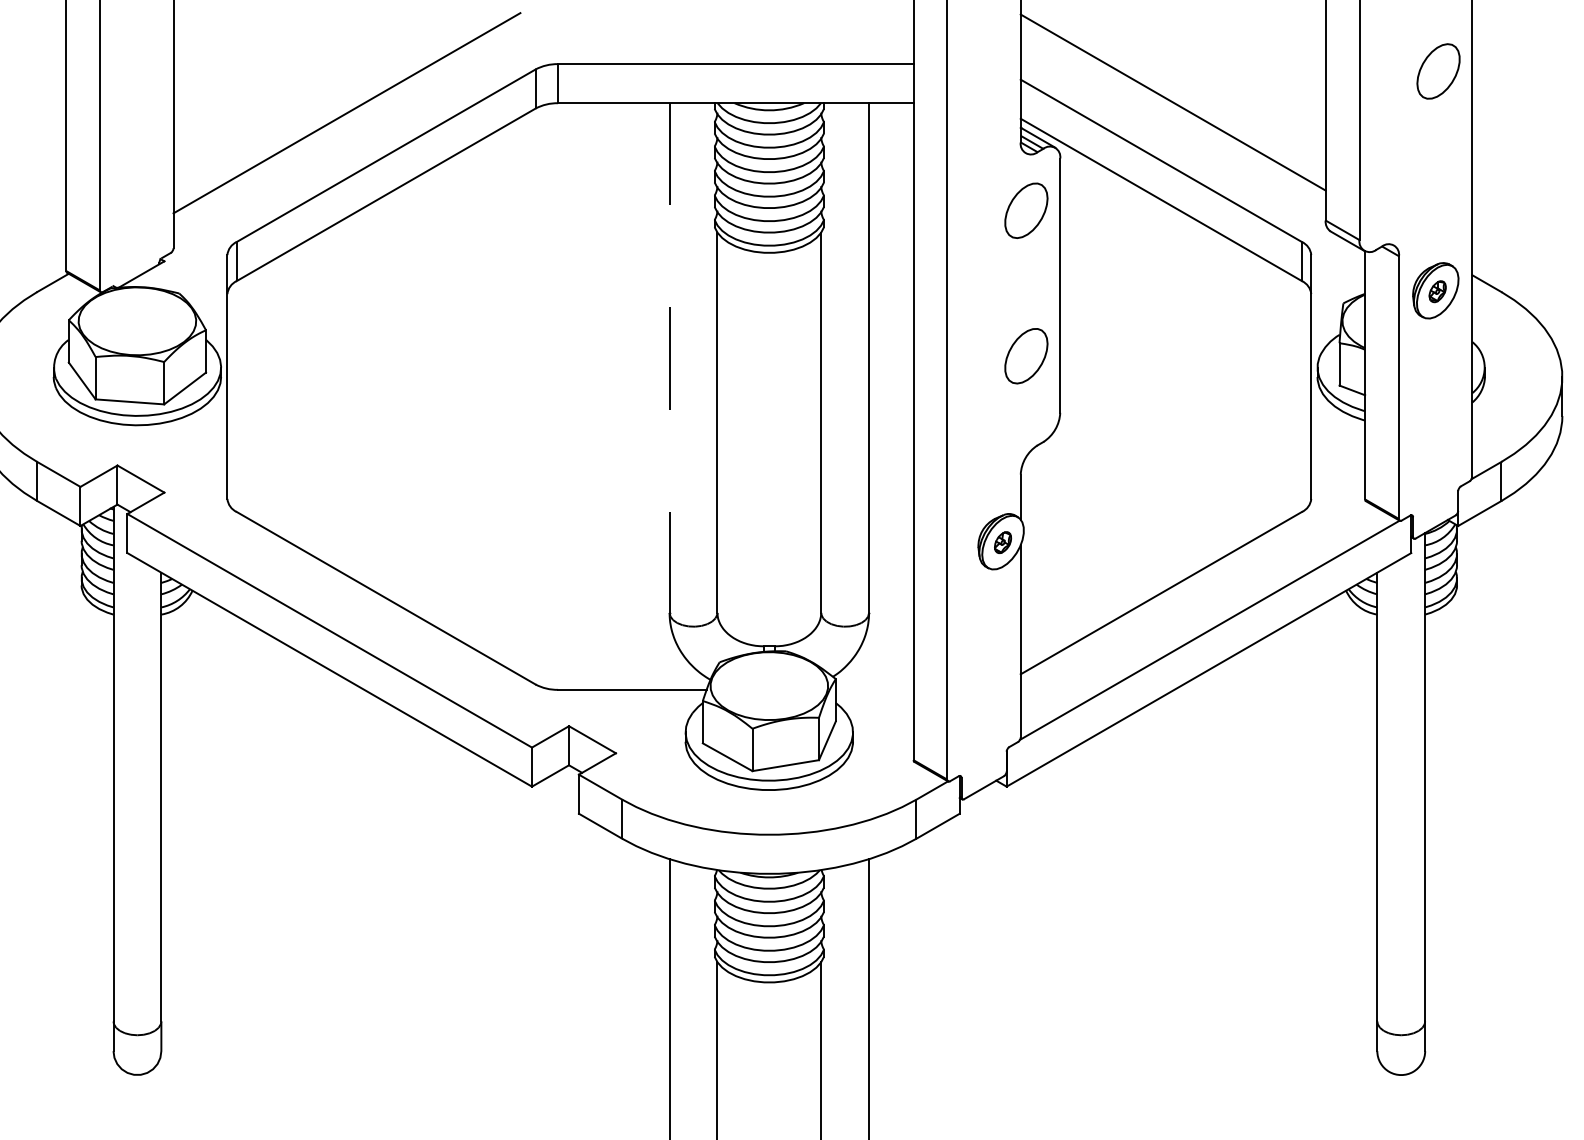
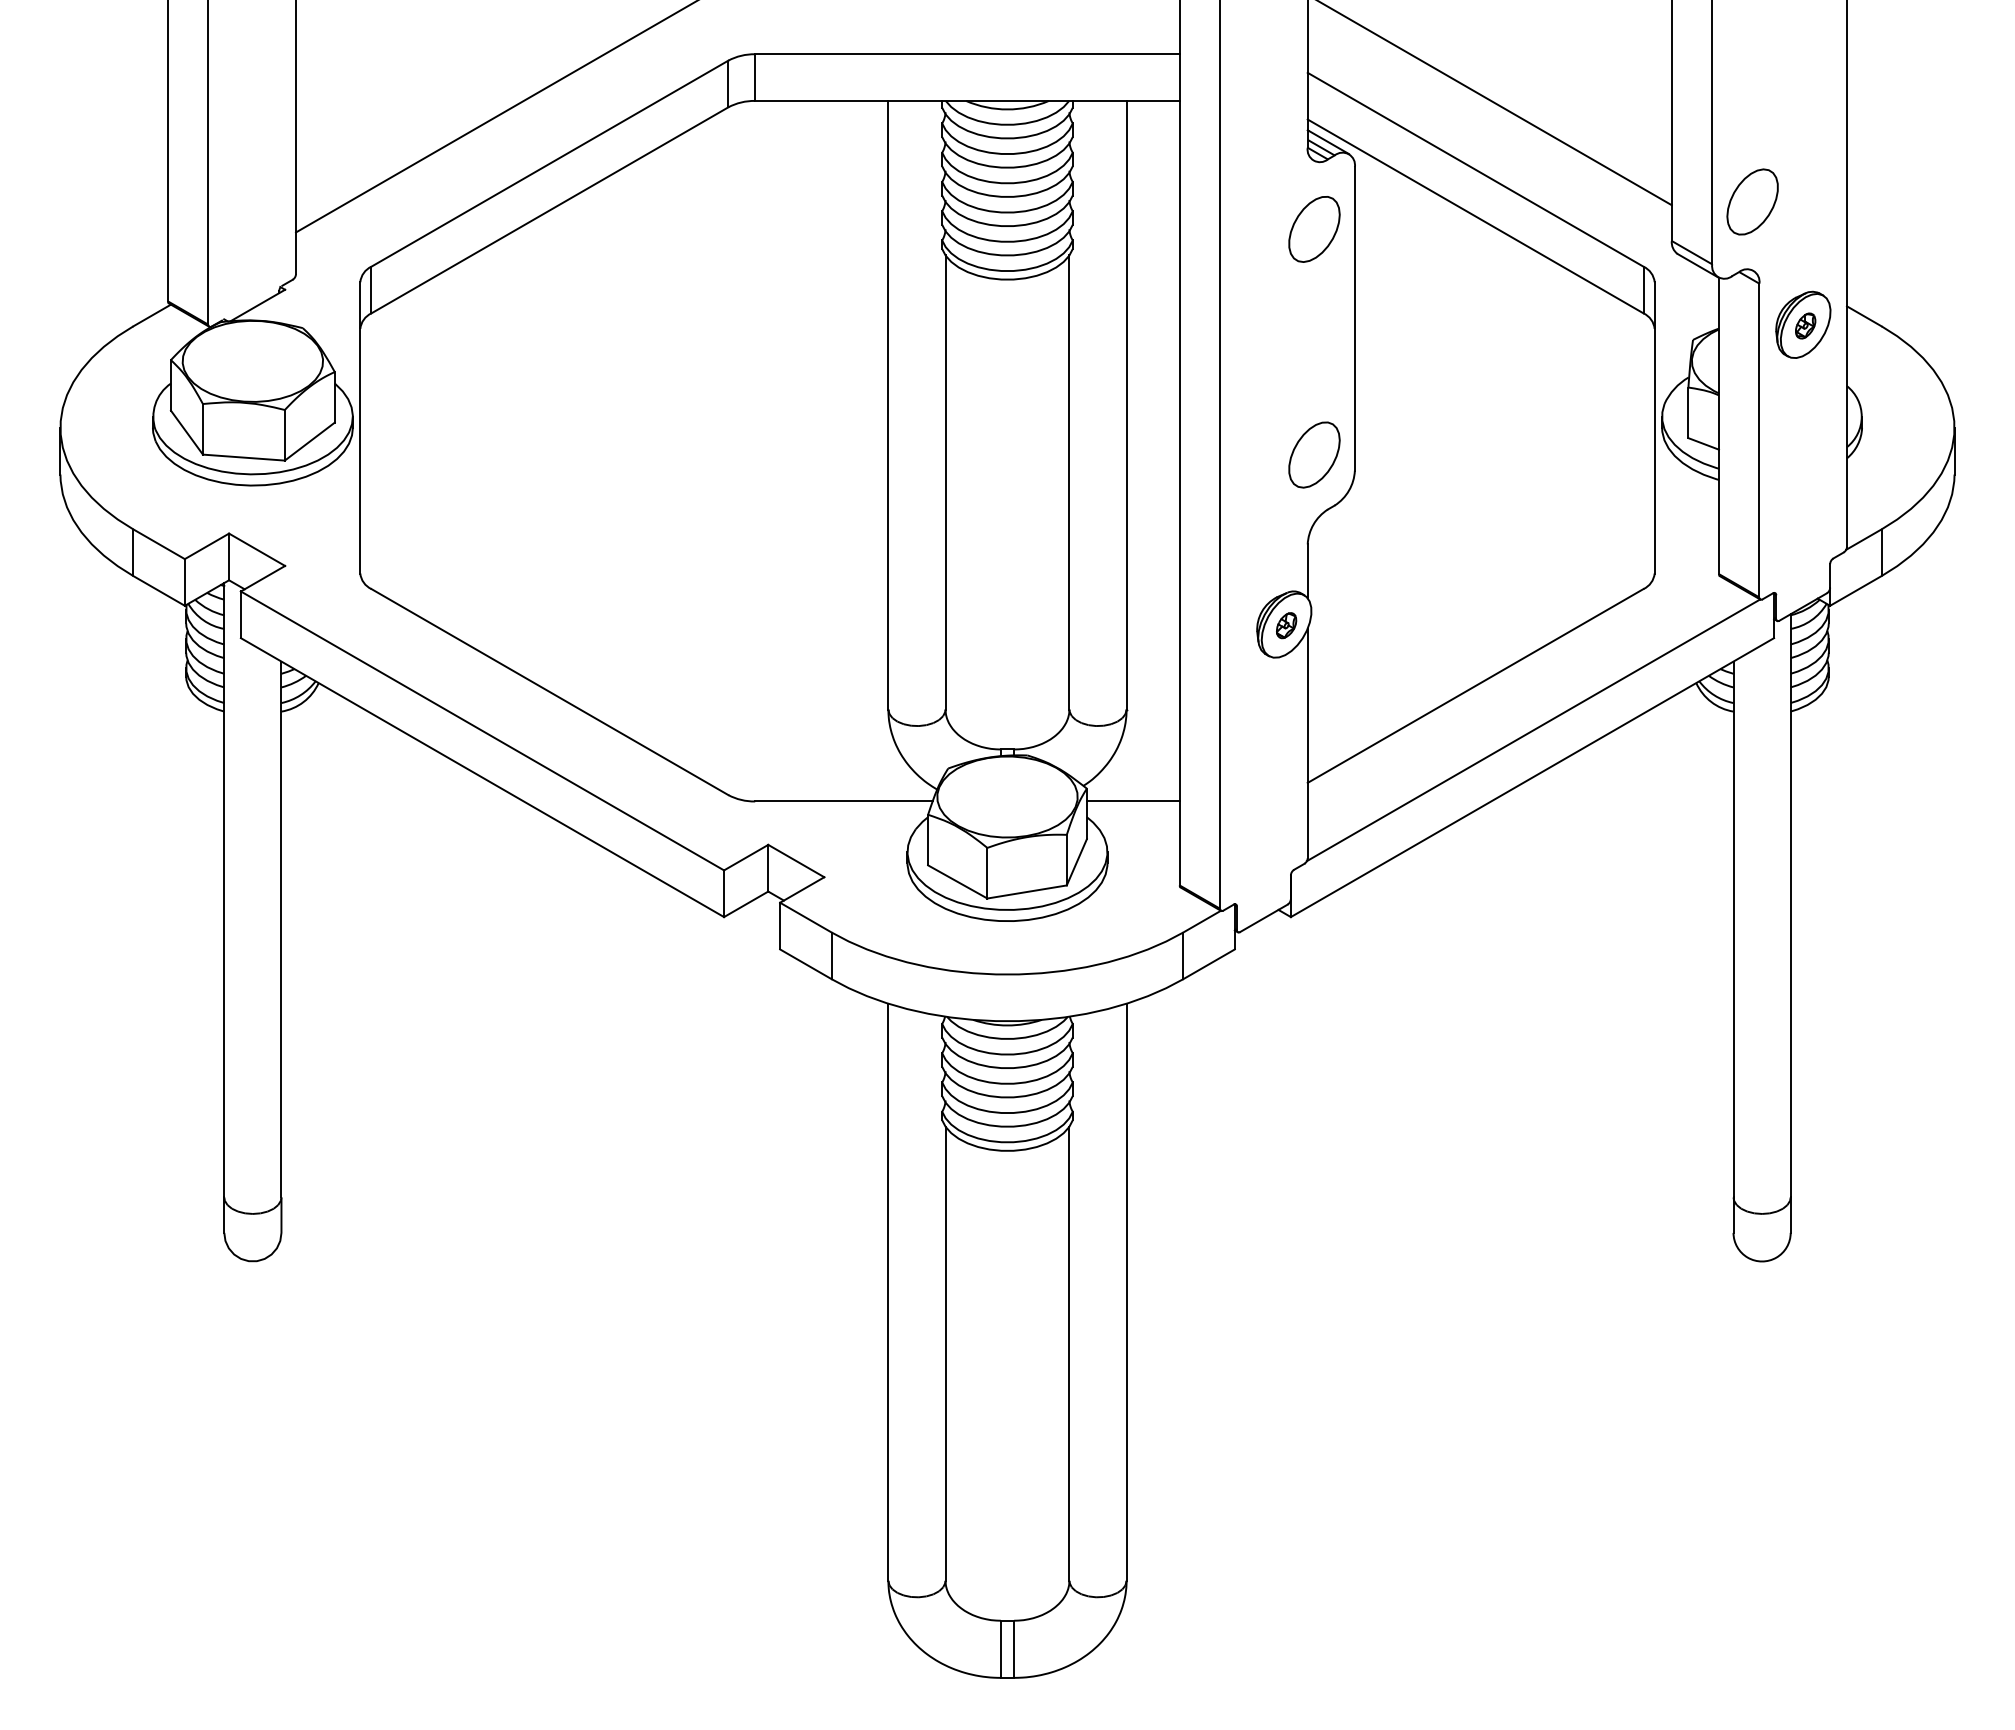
part: (1438, 71) -> (1752, 201), moved
part: (1026, 355) -> (1314, 454), moved
line: (669, 358) -> (888, 405), dashed -> solid
line: (874, 689) -> (1132, 801), added

